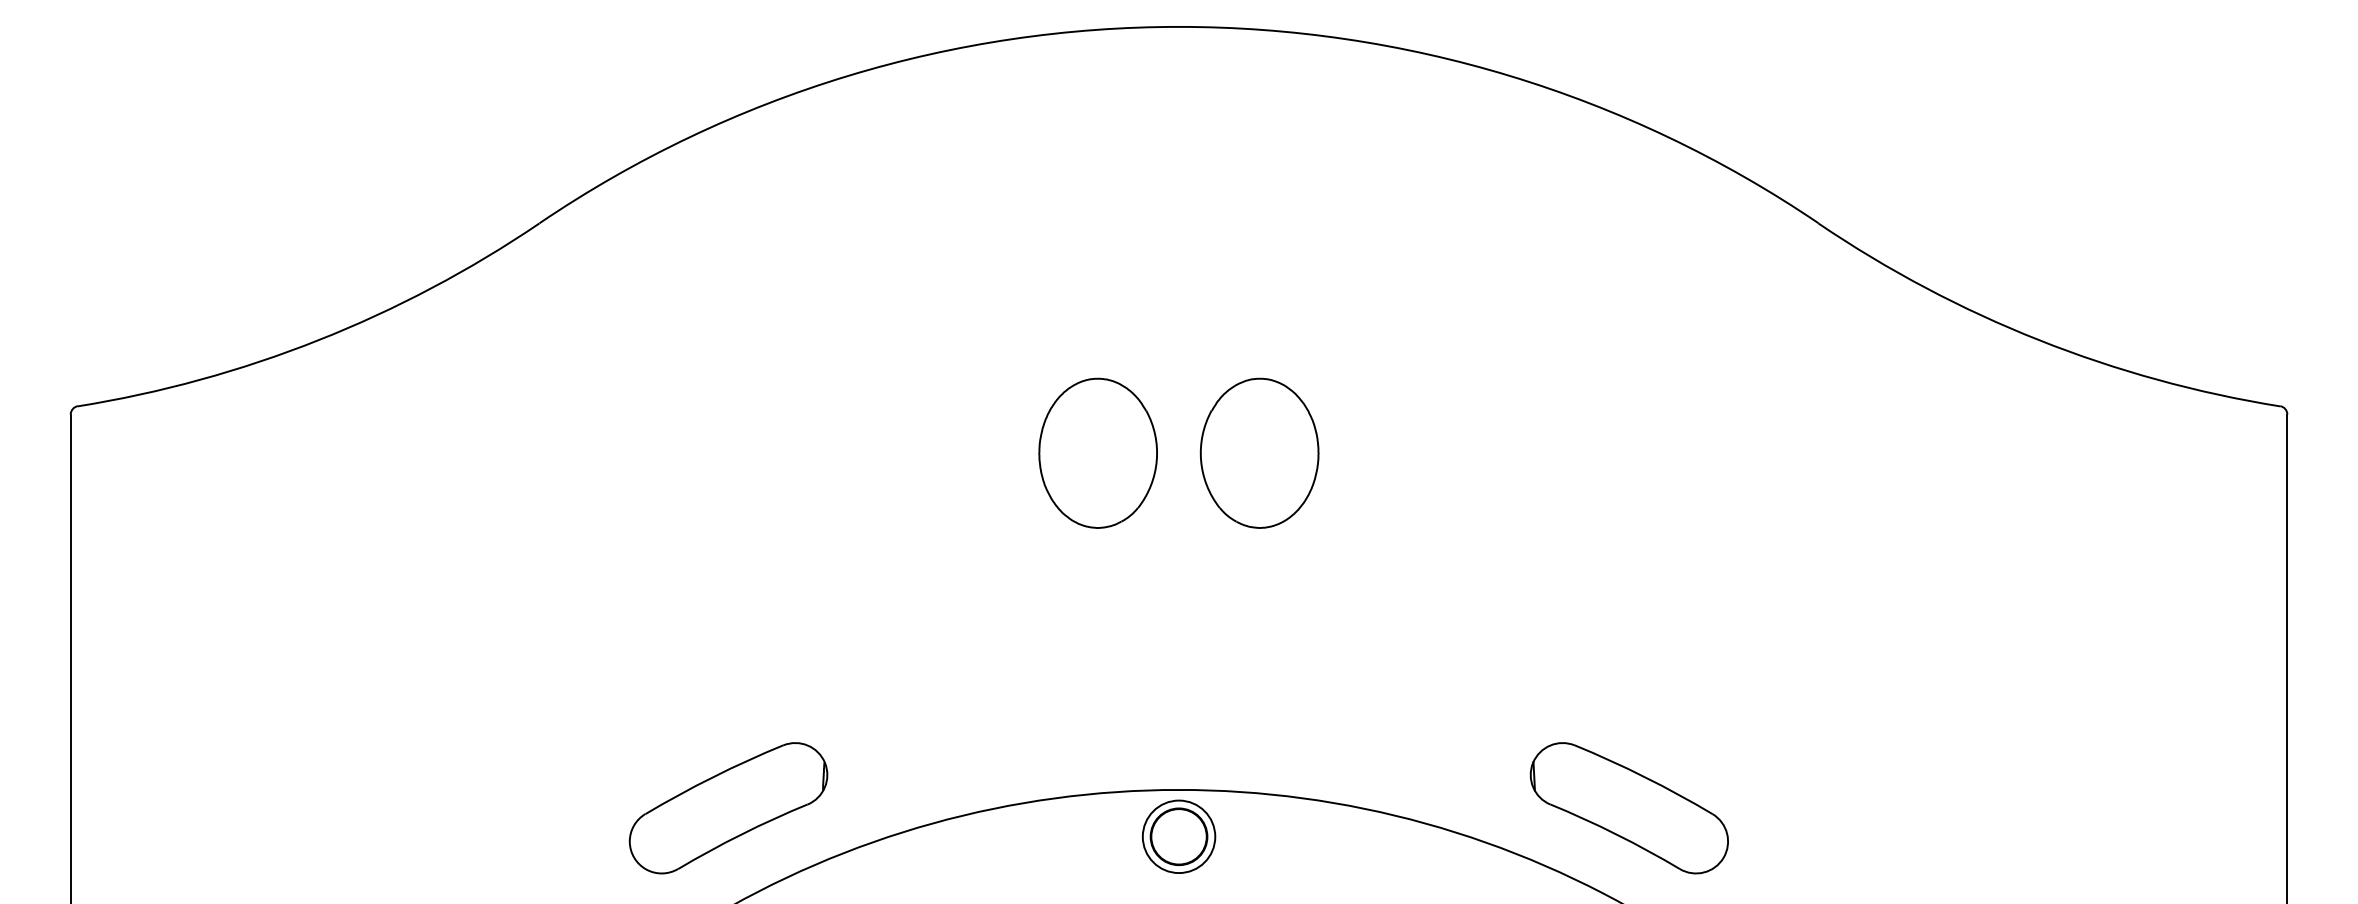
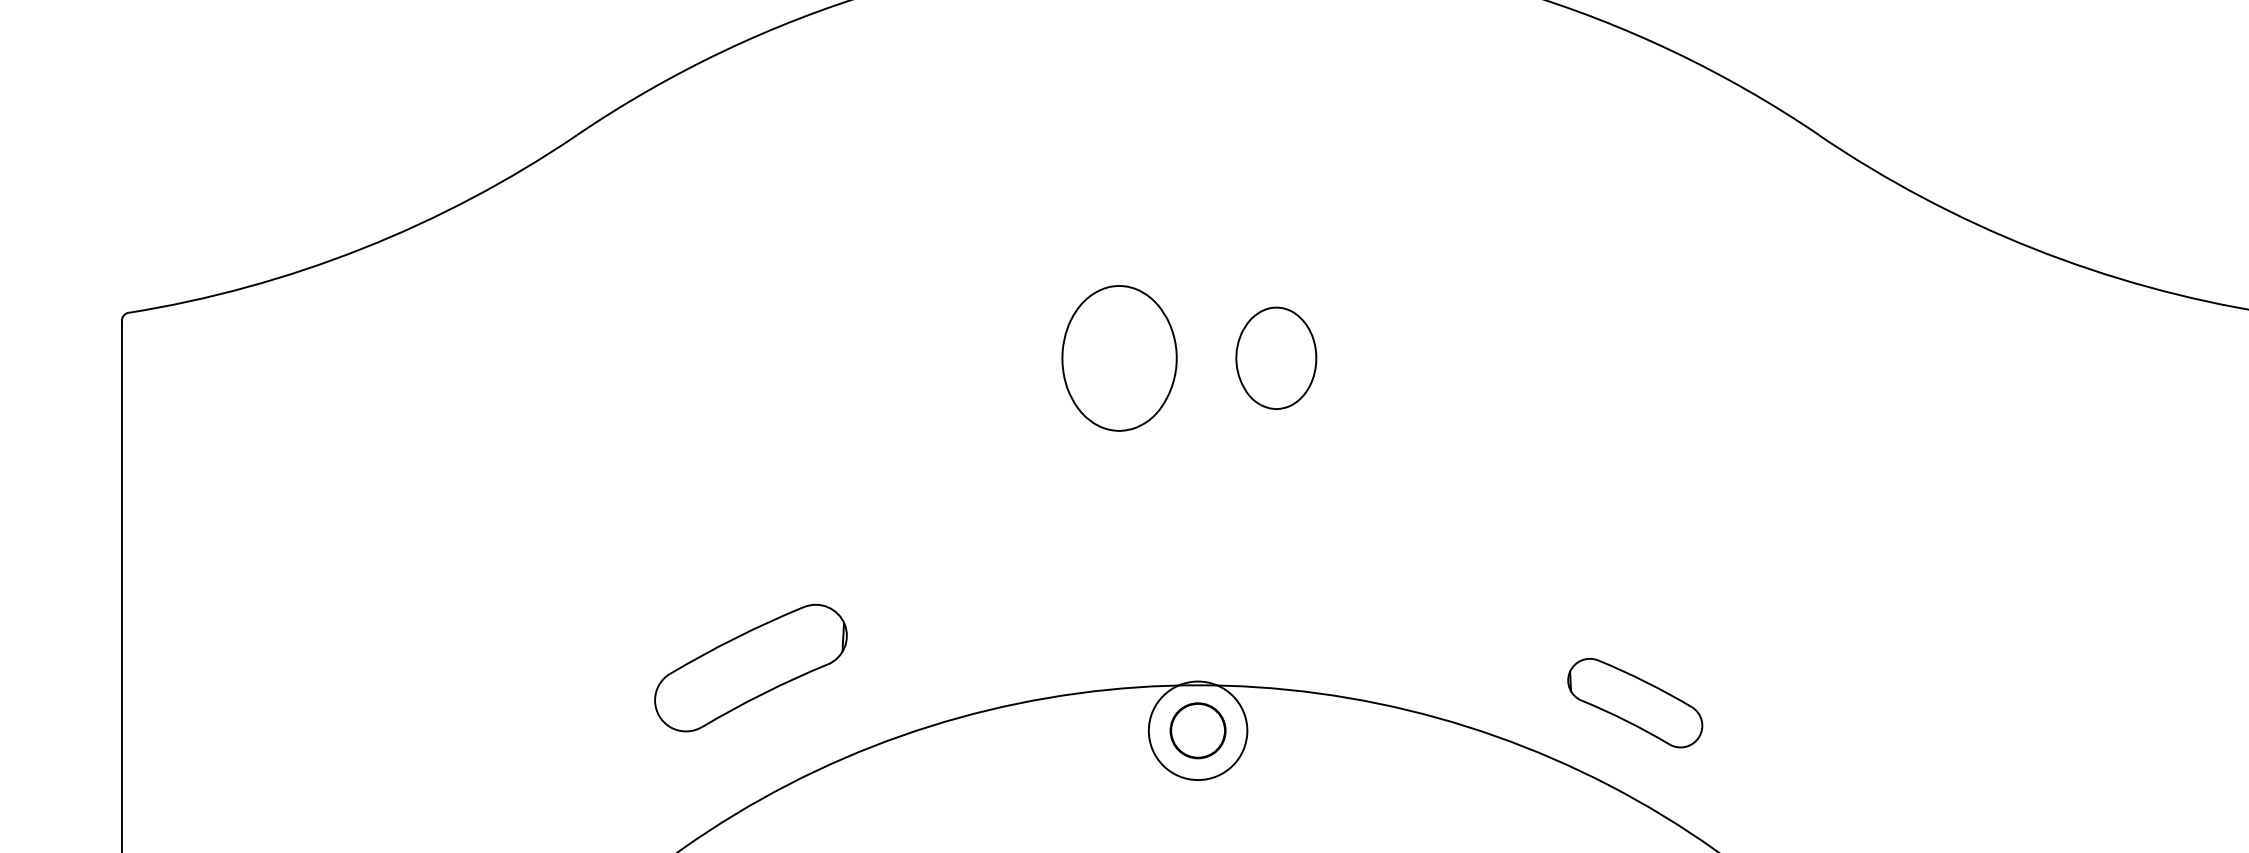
part: (1259, 452) -> (1276, 357), size x0.7
part: (728, 808) -> (750, 668), moved
part: (1628, 808) -> (1634, 703), size x0.7
circle: (1178, 836) -> (1197, 730), size x1.4

